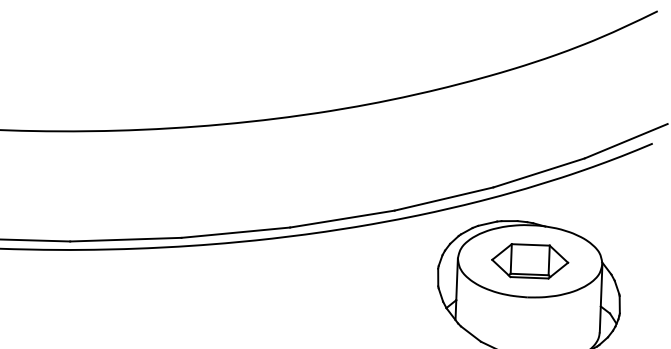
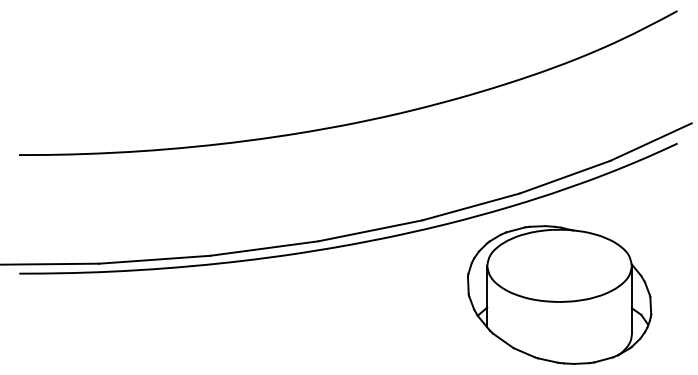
part: (530, 260) -> (559, 265), removed

